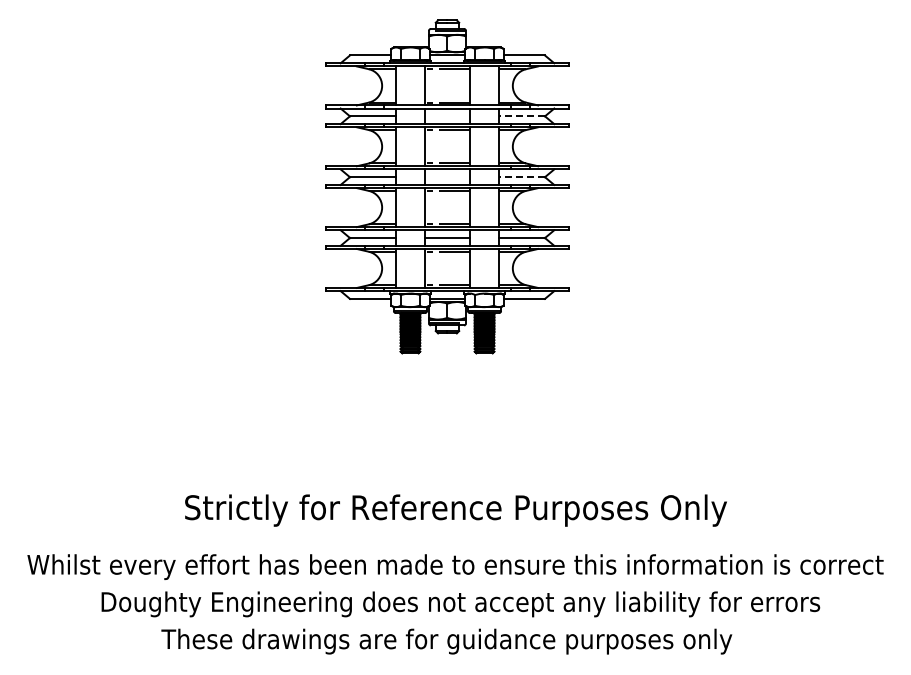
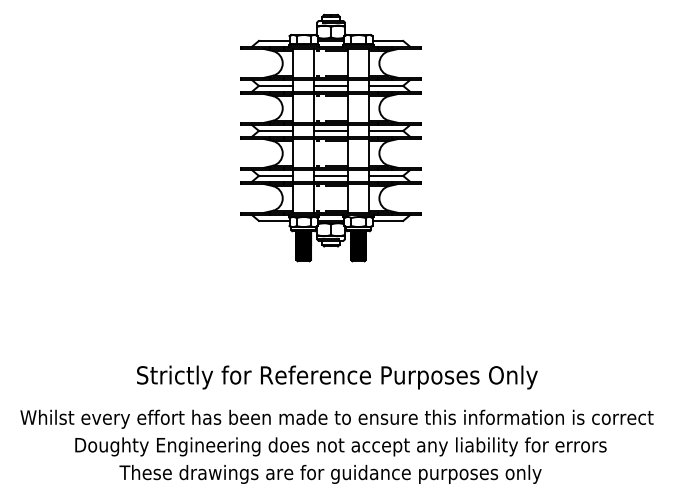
line: (447, 116) -> (331, 86), added
line: (522, 116) -> (386, 86), dashed -> solid
line: (447, 177) -> (331, 131), added
line: (522, 177) -> (386, 131), dashed -> solid

